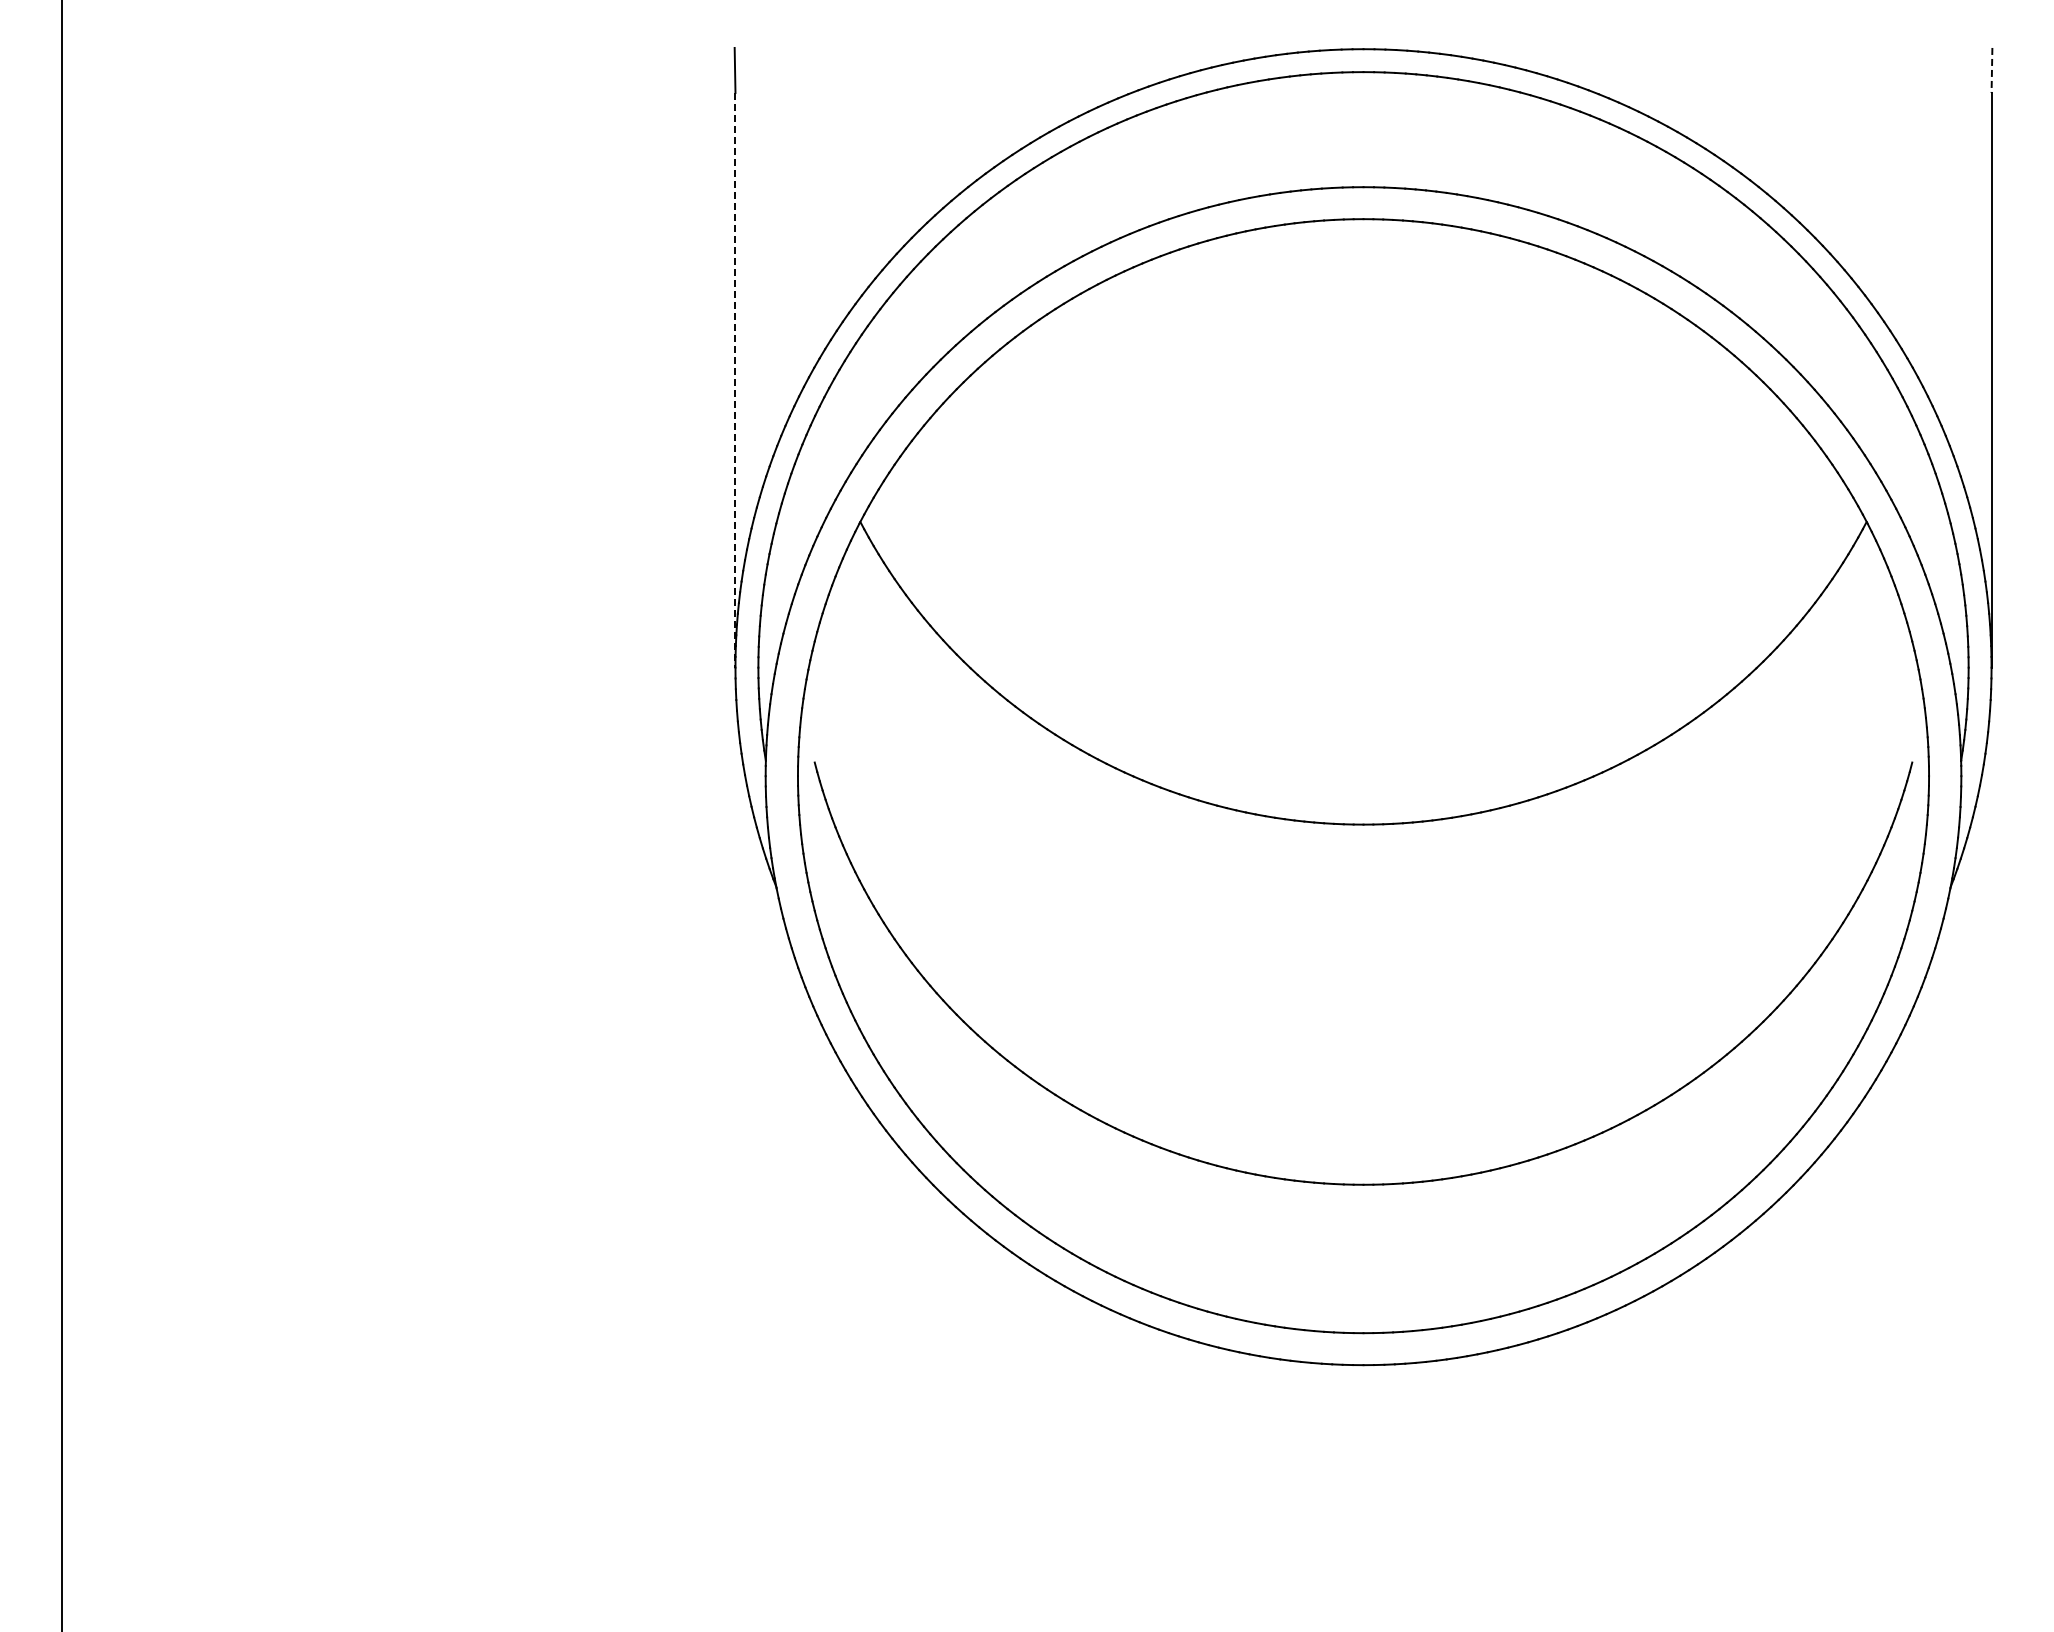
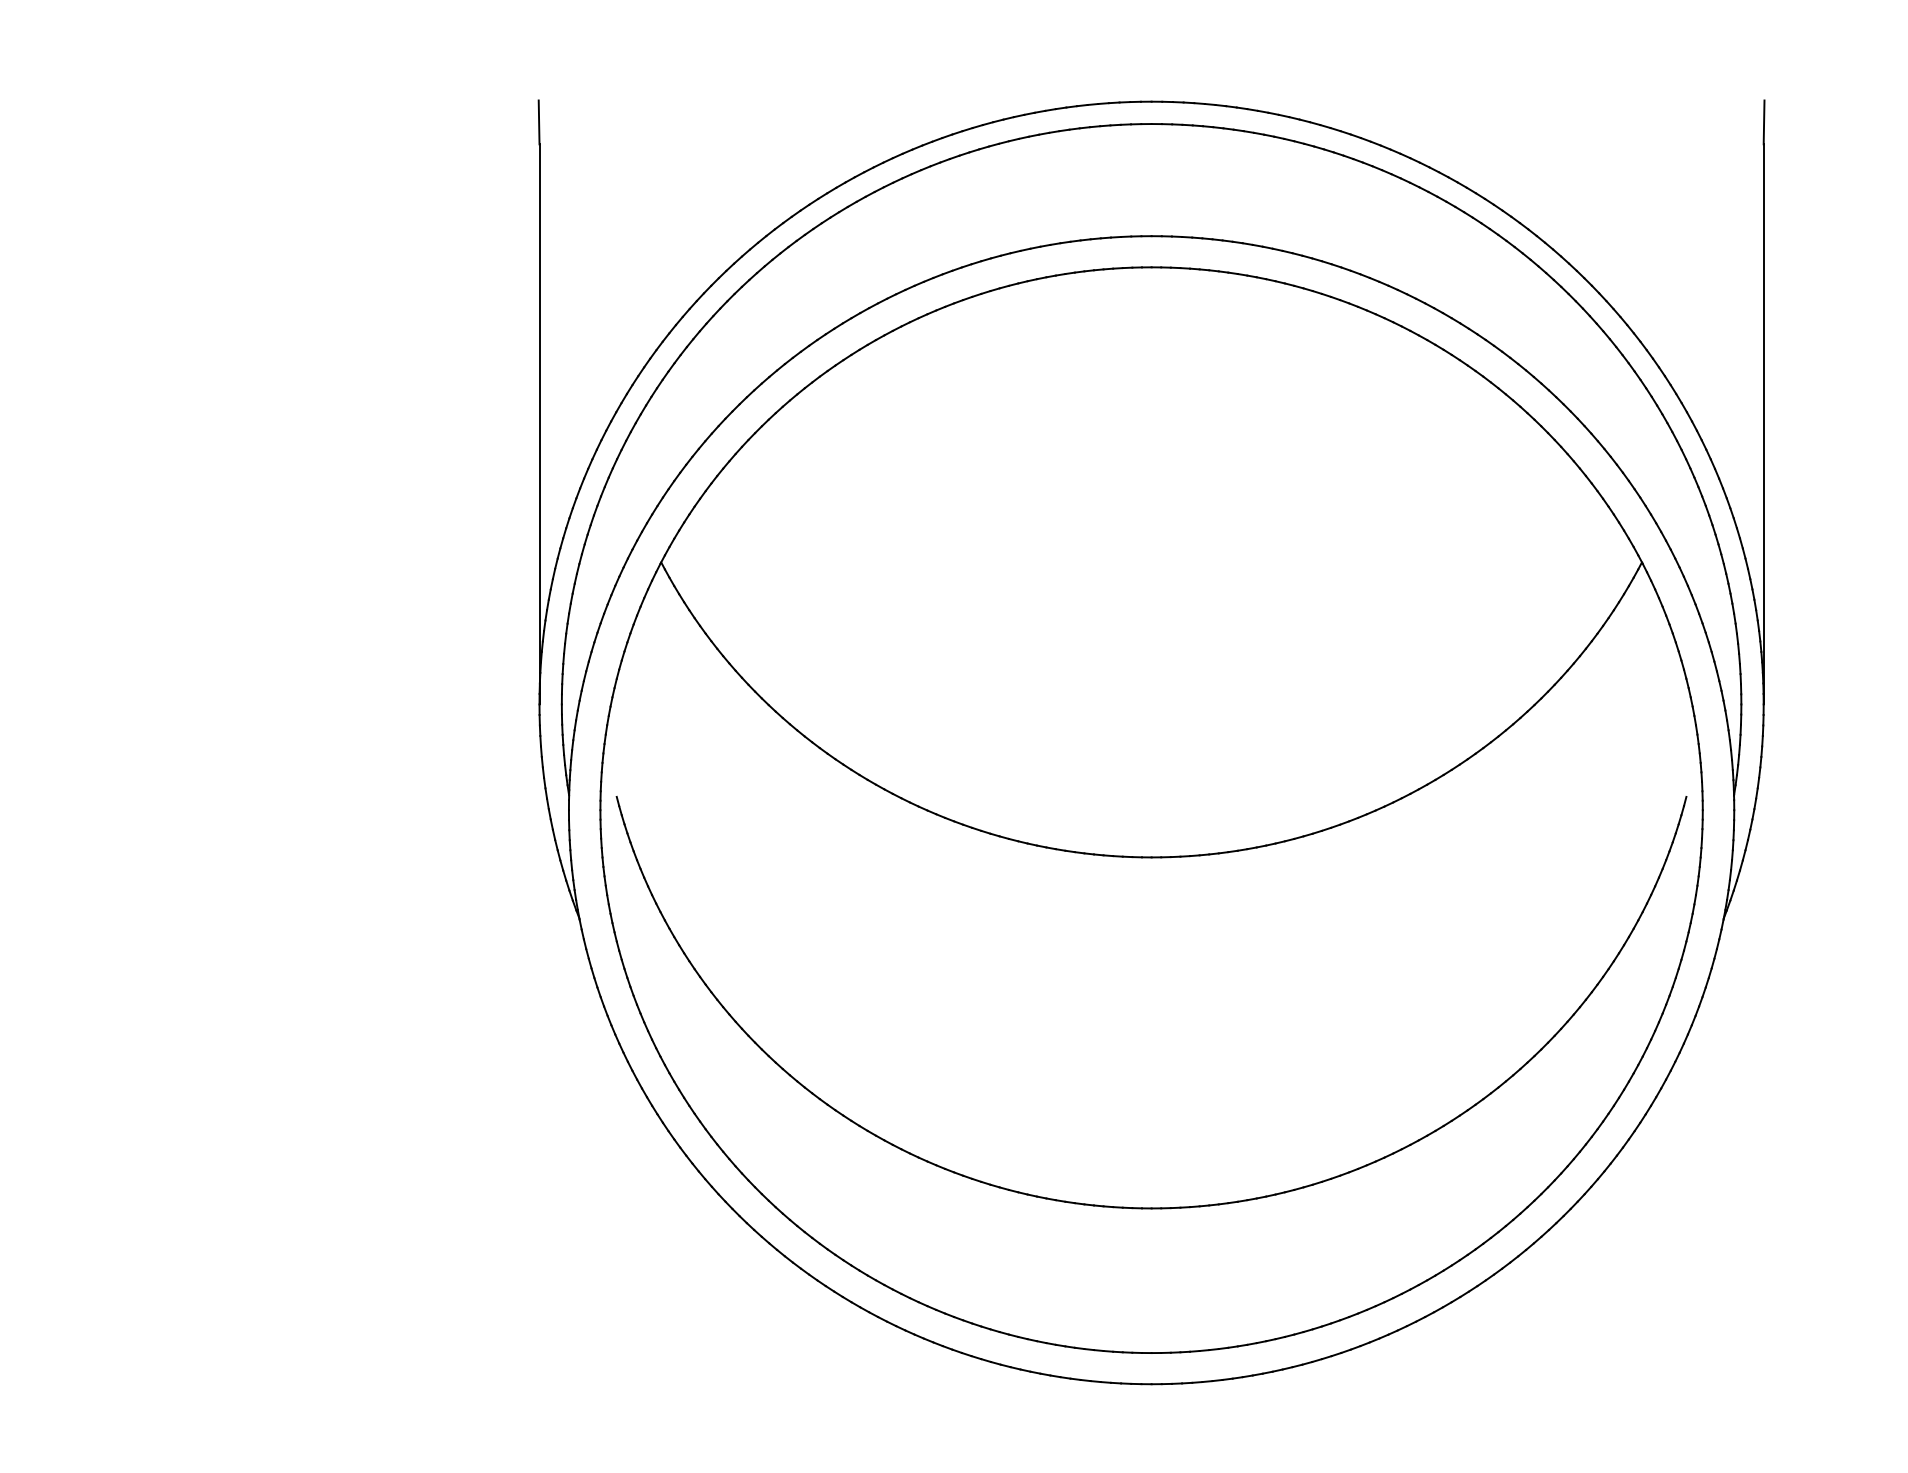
line: (1991, 70) -> (1763, 122), dashed -> solid
line: (735, 380) -> (539, 424), dashed -> solid

